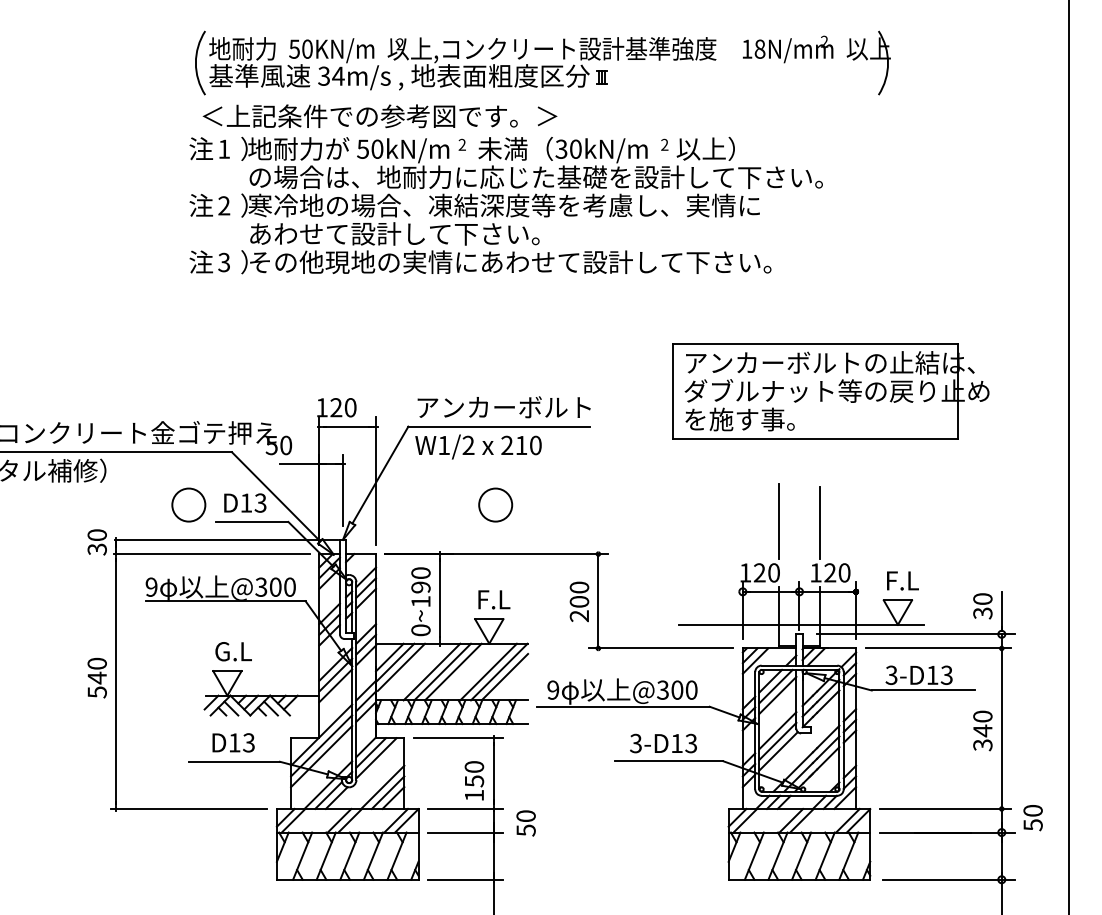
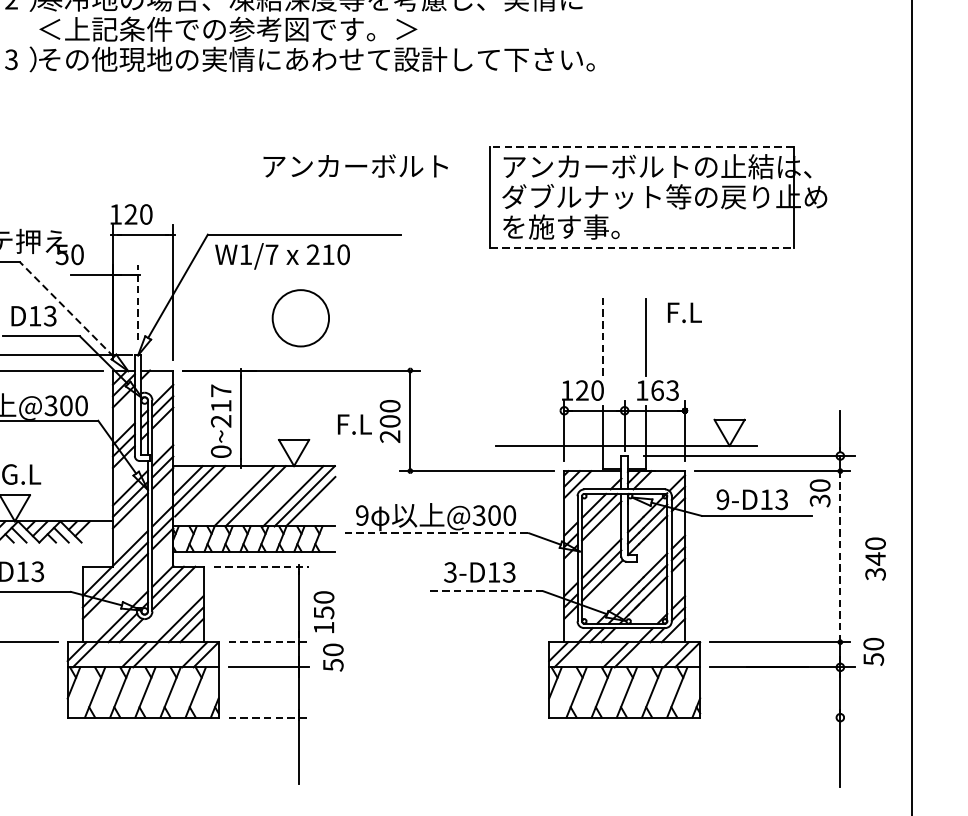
text: (427, 233) -> (228, 28), あわせて設計して下さい。 -> ＜上記条件での参考図です。＞
line: (815, 344) -> (641, 147), solid -> dashed
text: (503, 407) -> (355, 166), moved
line: (816, 438) -> (642, 247), solid -> dashed
text: (468, 444) -> (271, 253), W1/2 -> W1/7
line: (343, 489) -> (138, 301), solid -> dashed
line: (276, 496) -> (67, 309), solid -> dashed
circle: (495, 504) -> (300, 317), size x1.6
line: (779, 520) -> (603, 334), solid -> dashed
text: (837, 572) -> (665, 390), 120 -> 163
text: (902, 580) -> (684, 312), moved
text: (420, 587) -> (220, 406), 0~190 -> 0~217
text: (494, 599) -> (355, 424), moved
text: (982, 606) -> (819, 493), moved
line: (431, 671) -> (232, 495), removed
text: (891, 675) -> (722, 499), 3-D13 -> 9-D13
line: (623, 706) -> (437, 532), solid -> dashed
line: (1001, 728) -> (840, 556), solid -> dashed
text: (982, 730) -> (875, 558), moved
line: (458, 738) -> (261, 567), solid -> dashed
line: (669, 761) -> (486, 591), solid -> dashed
text: (474, 780) -> (324, 611), moved
line: (465, 808) -> (268, 641), solid -> dashed
line: (465, 879) -> (268, 717), solid -> dashed
line: (948, 879) -> (783, 717), removed

